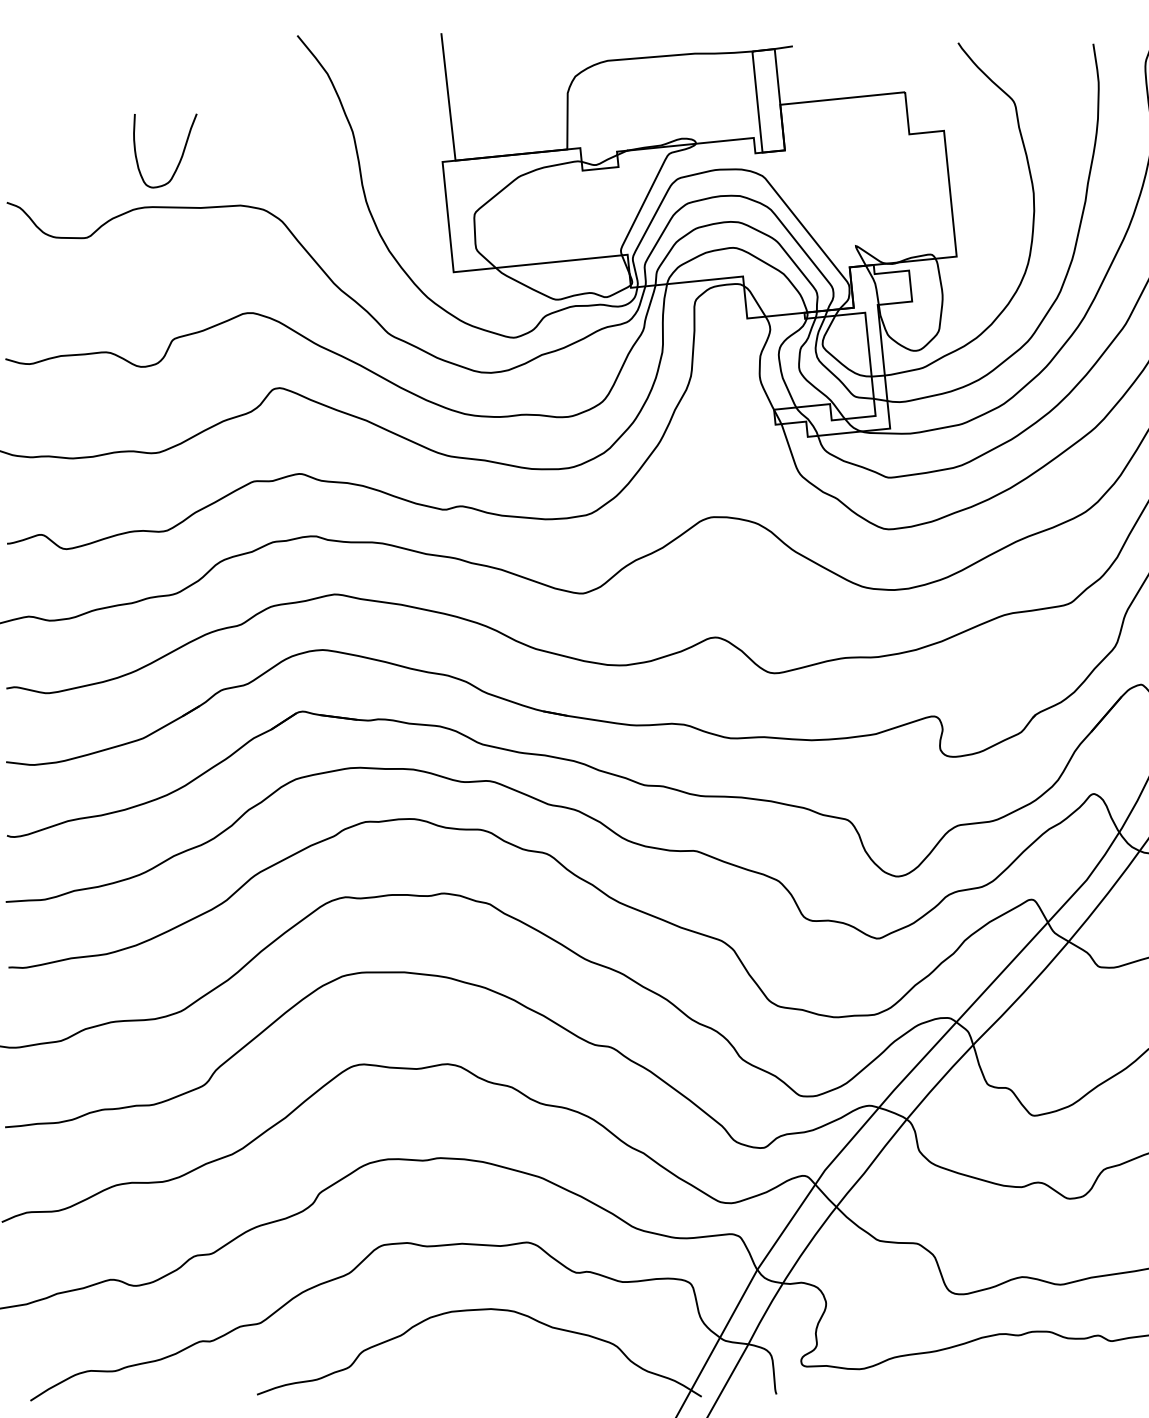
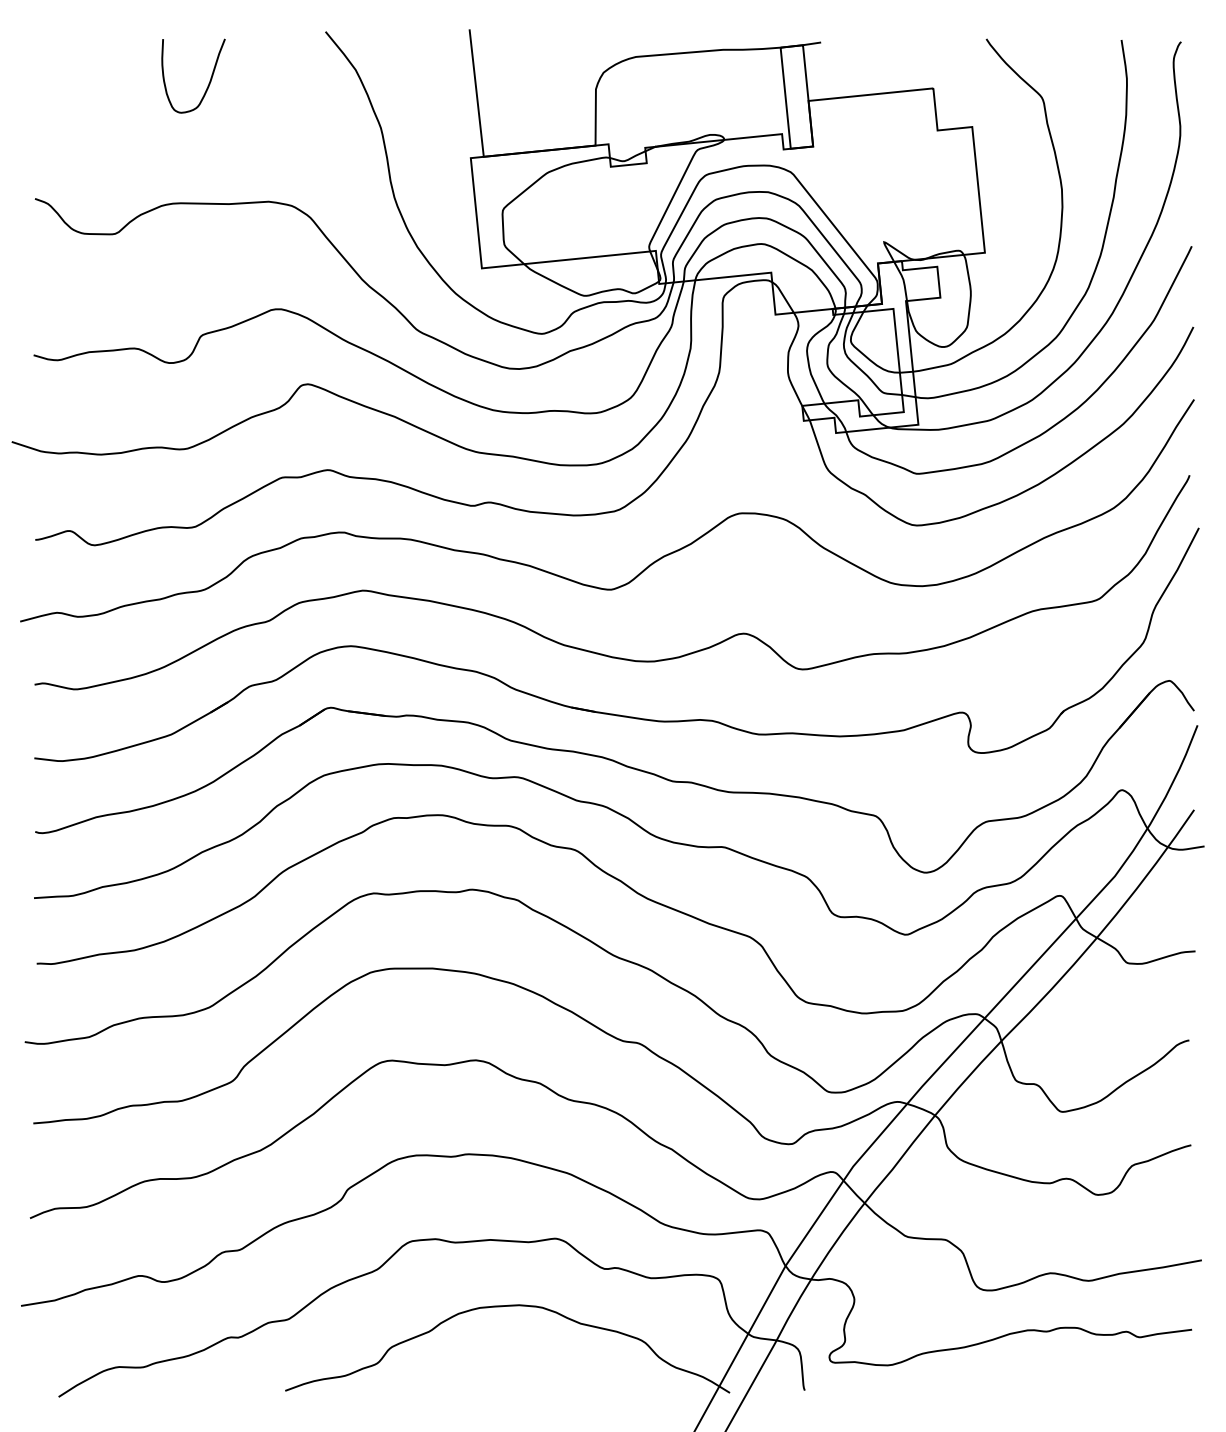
curve: (181, 155) -> (209, 80), moved

